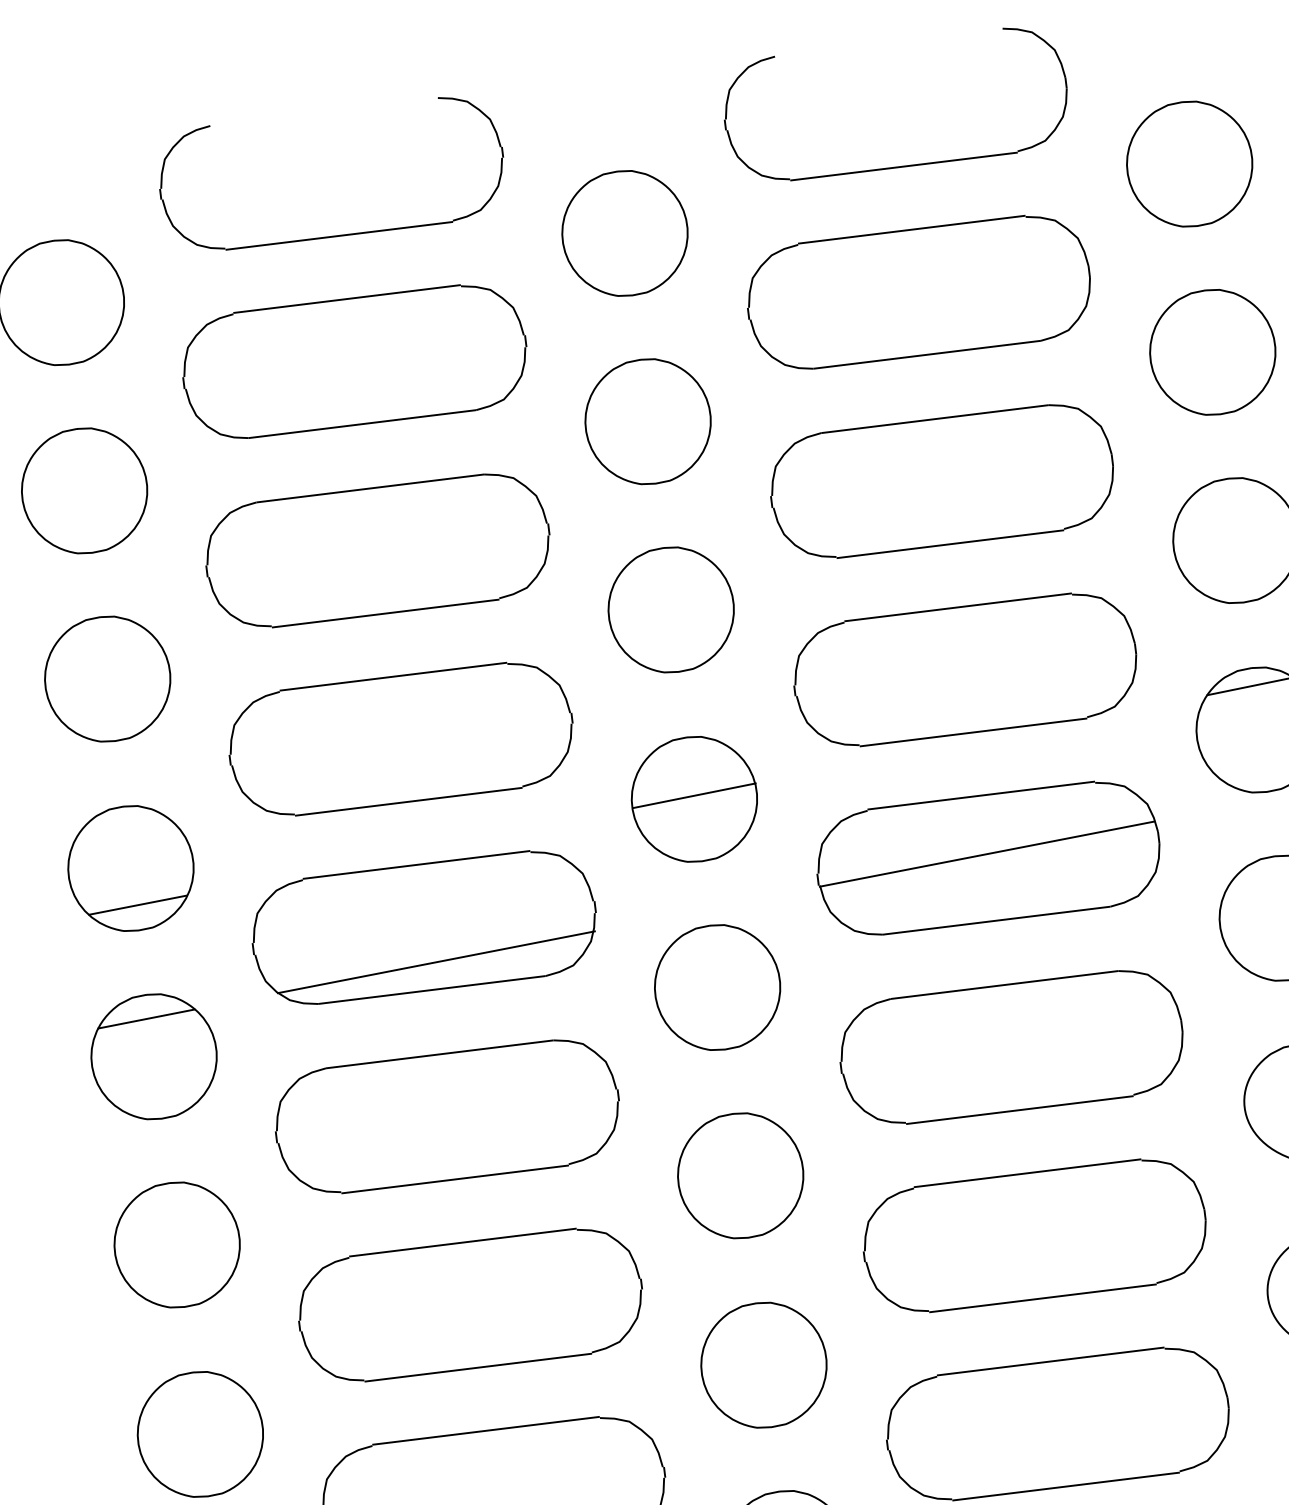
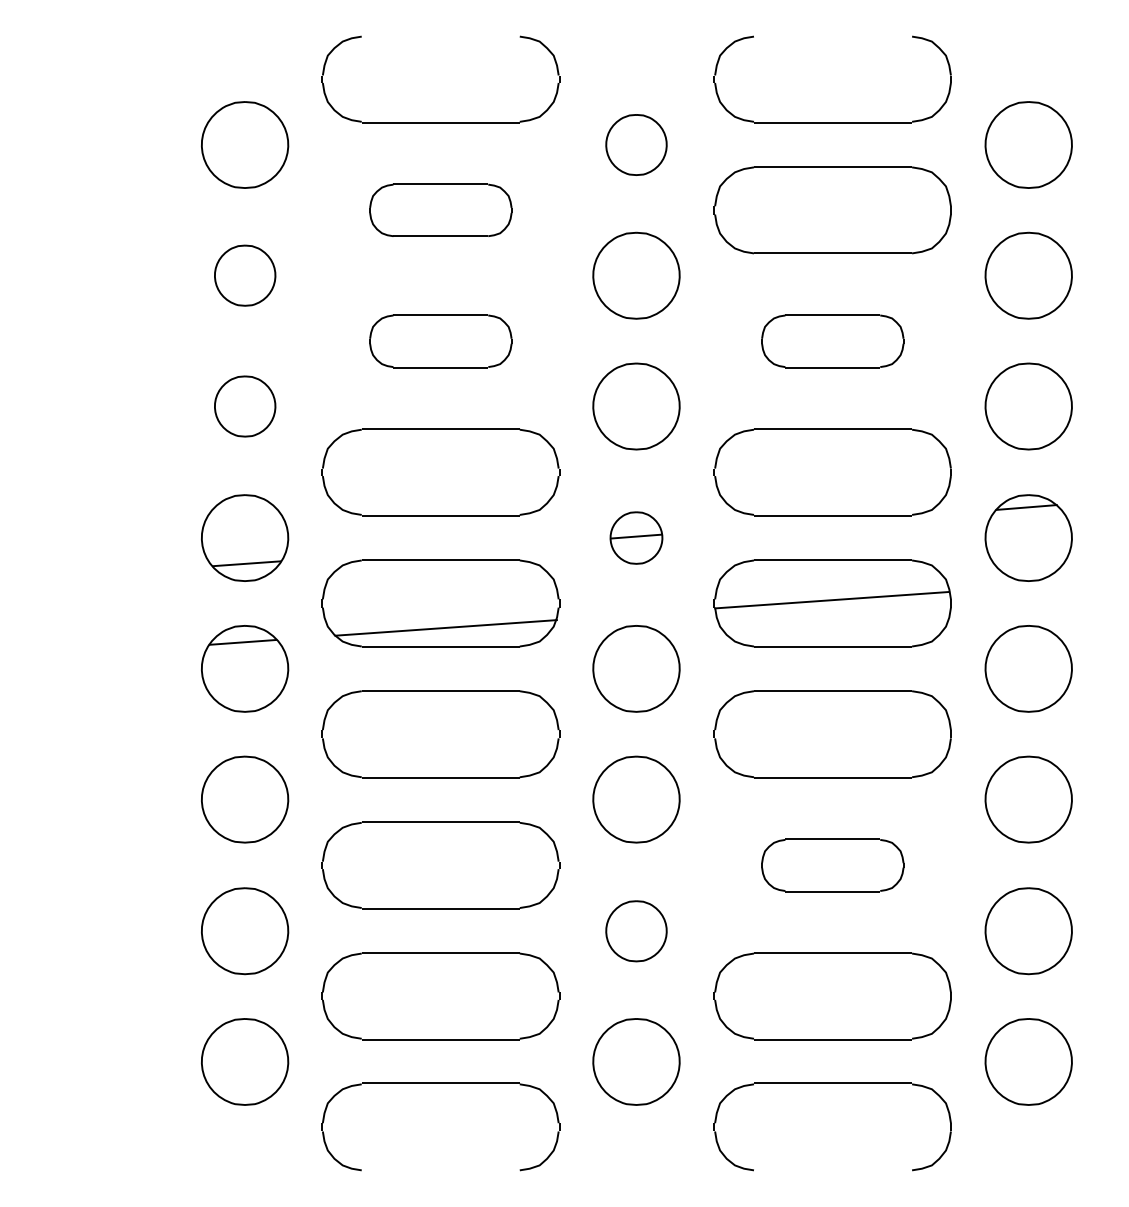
part: (624, 232) -> (636, 144), size x0.7
part: (354, 362) -> (440, 210), size x0.6
part: (941, 481) -> (832, 341), size x0.6
part: (85, 490) -> (245, 275), size x0.7
part: (377, 550) -> (440, 341), size x0.6
part: (108, 678) -> (245, 406), size x0.7
part: (694, 798) -> (636, 537), size x0.6
part: (1034, 1236) -> (832, 865), size x0.6
part: (764, 1365) -> (636, 931), size x0.7

